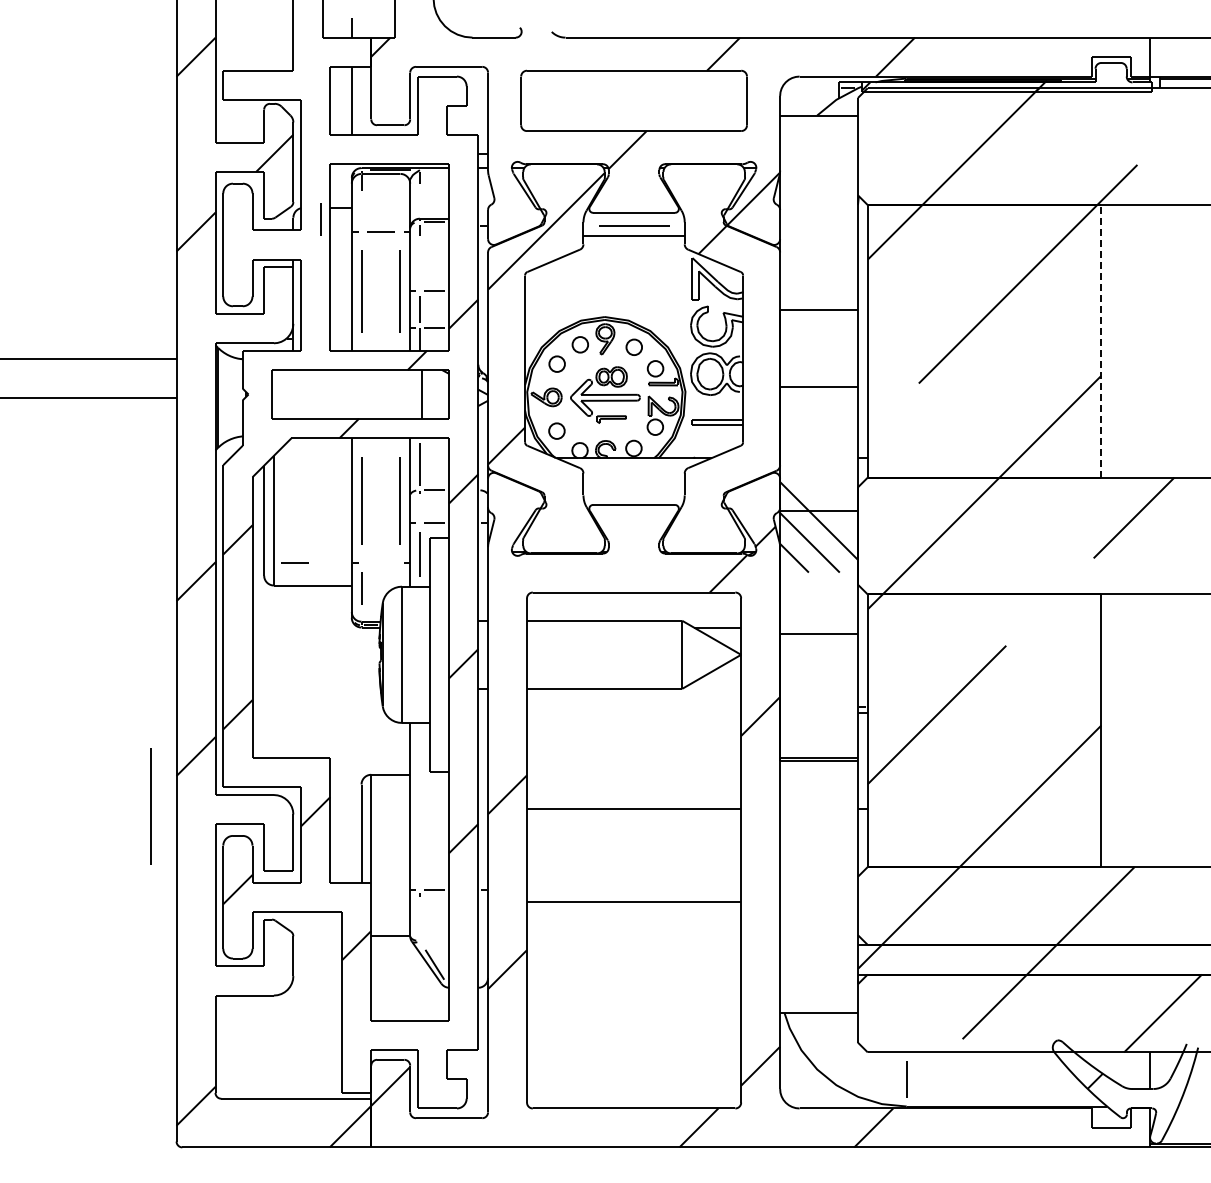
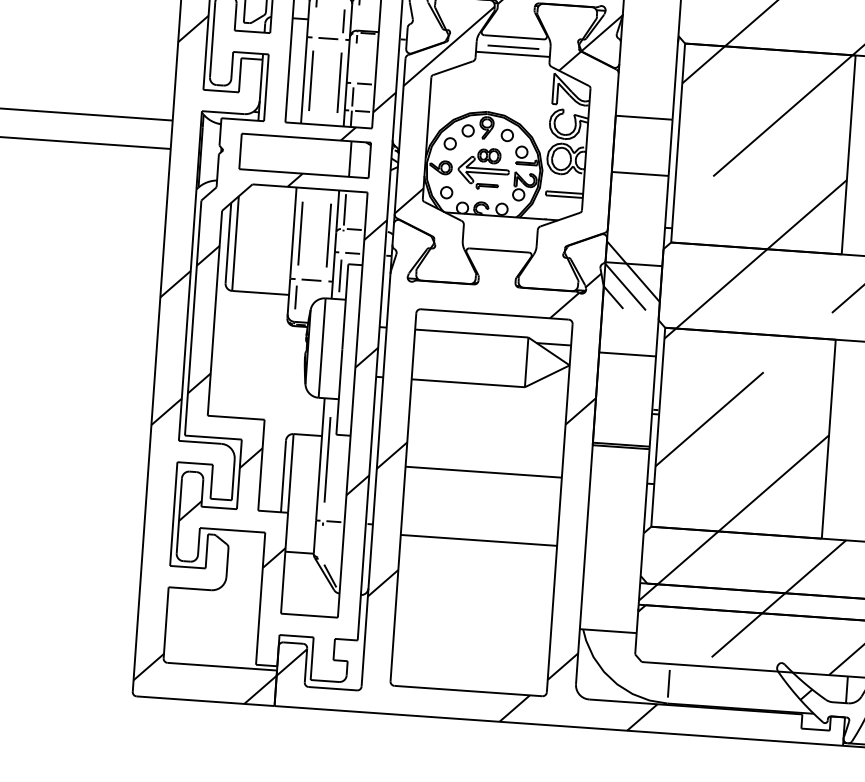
line: (320, 219) -> (343, 21), moved
line: (1101, 340) -> (848, 154), dashed -> solid
line: (294, 562) -> (311, 279), moved
line: (150, 806) -> (327, 459), moved

